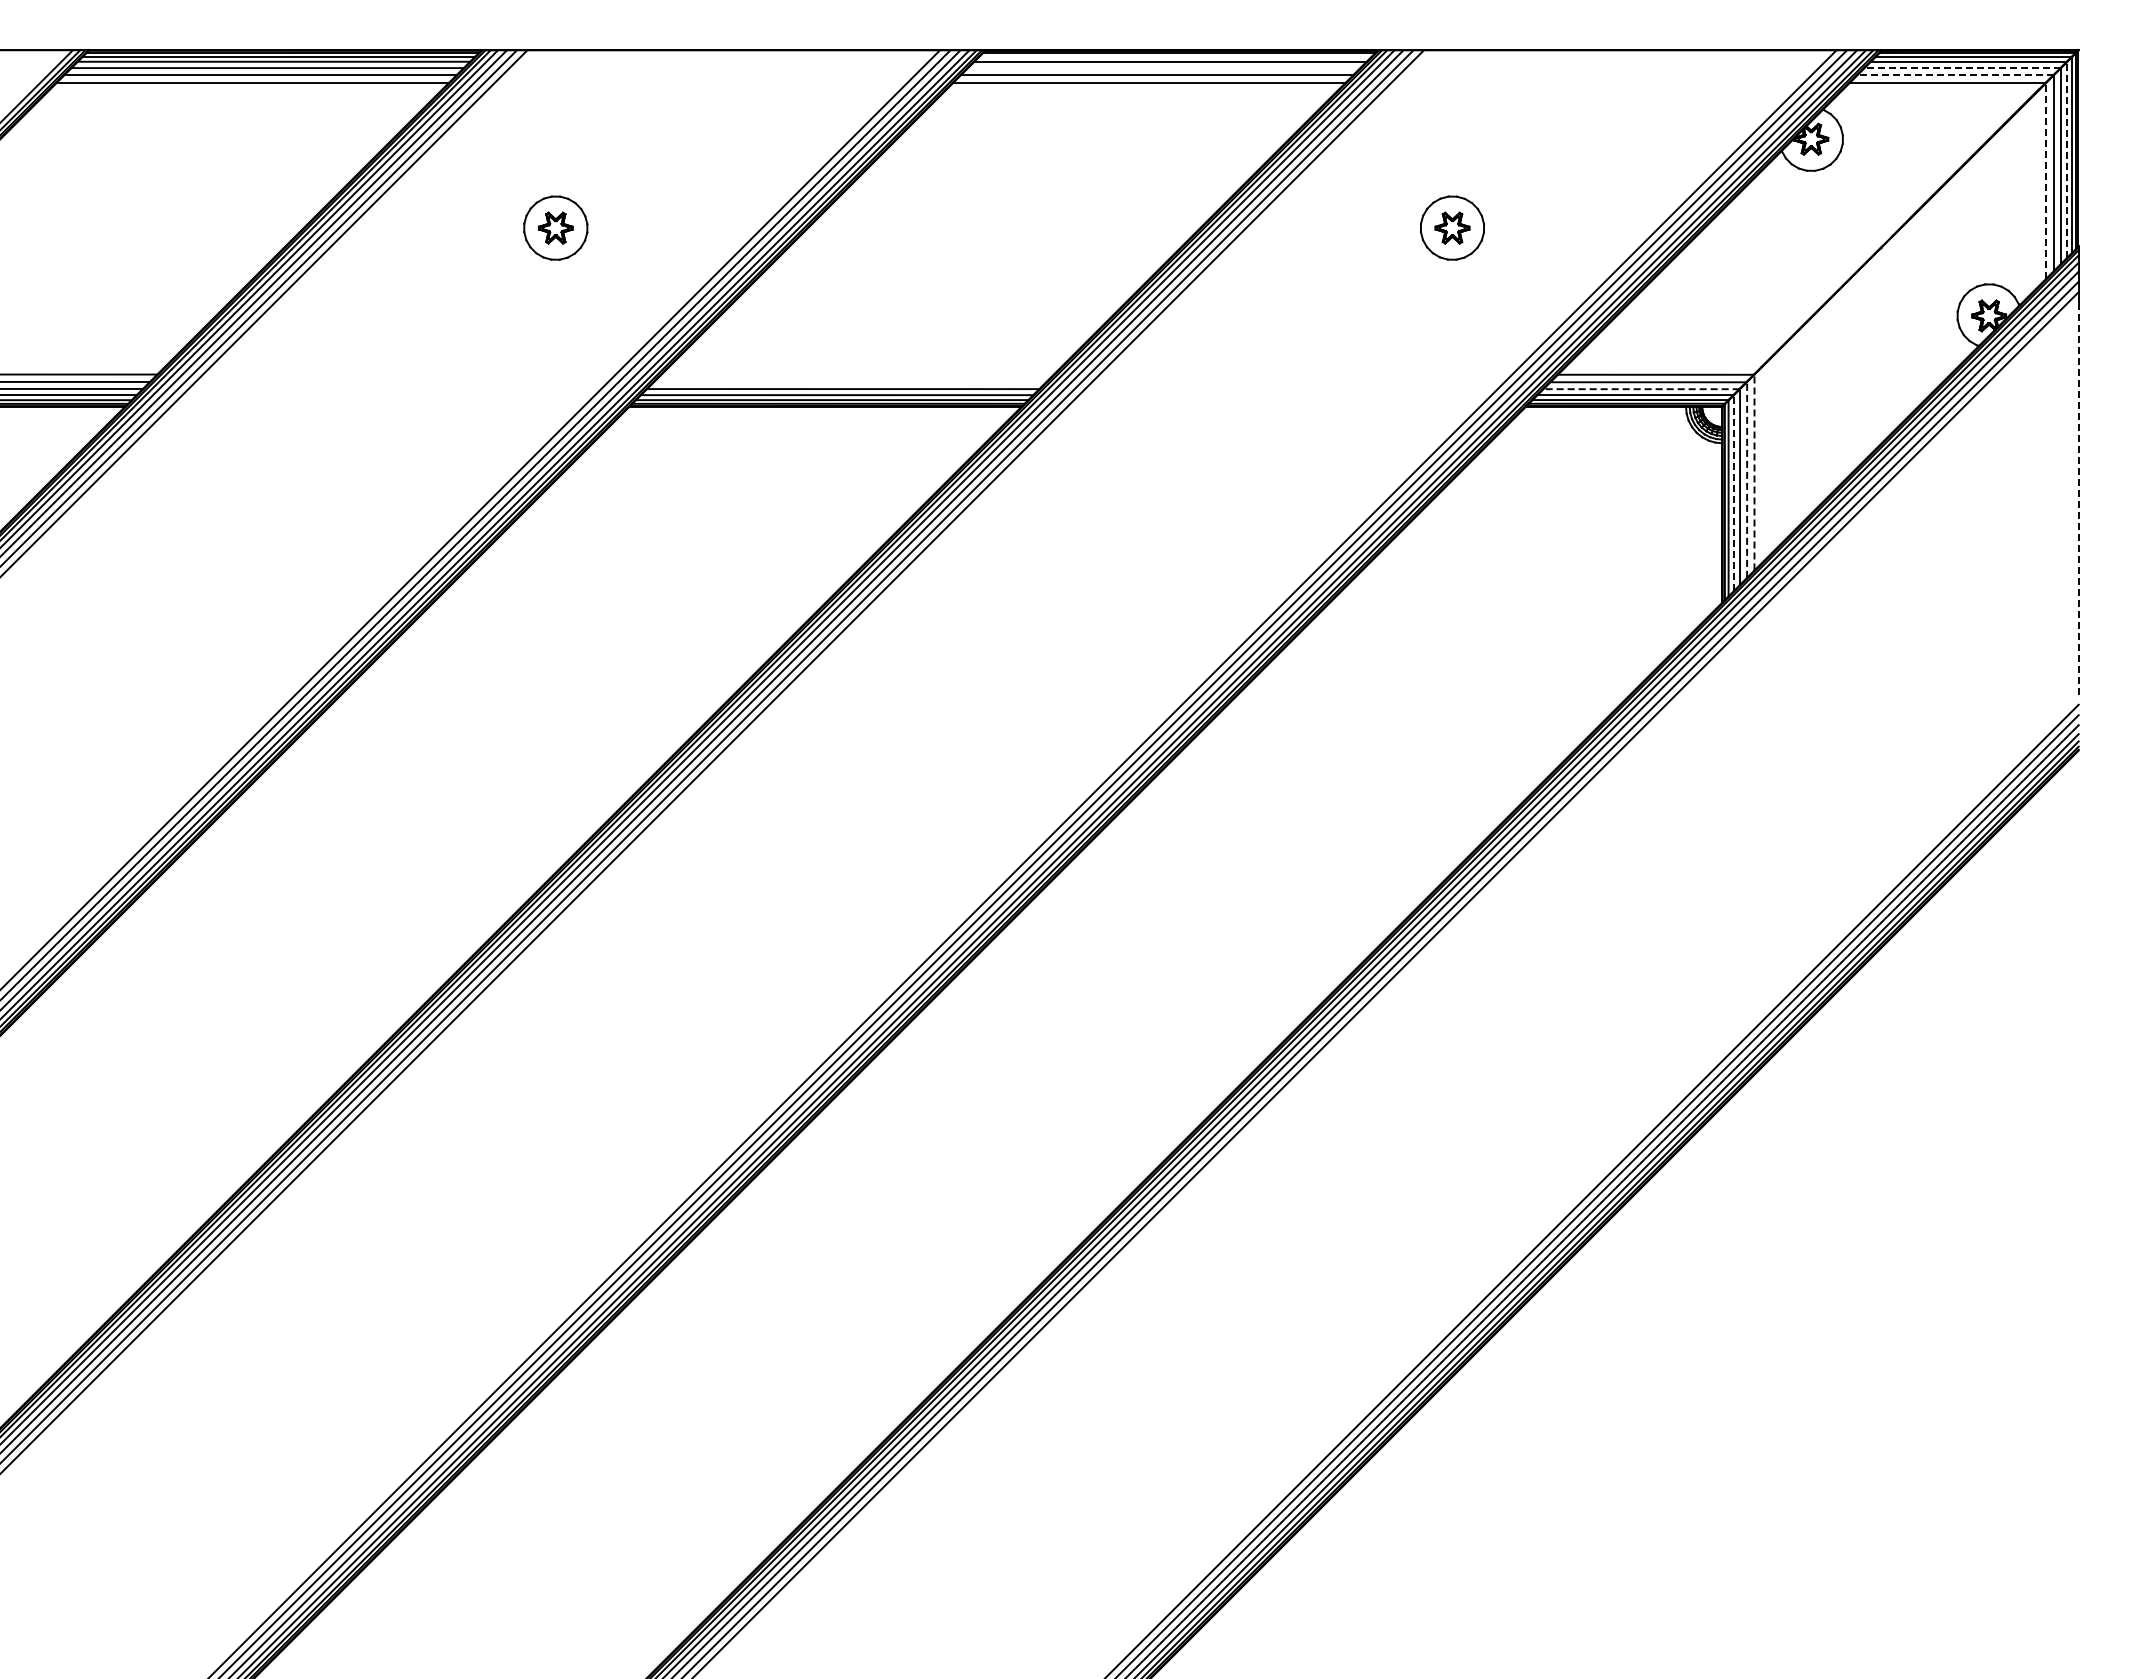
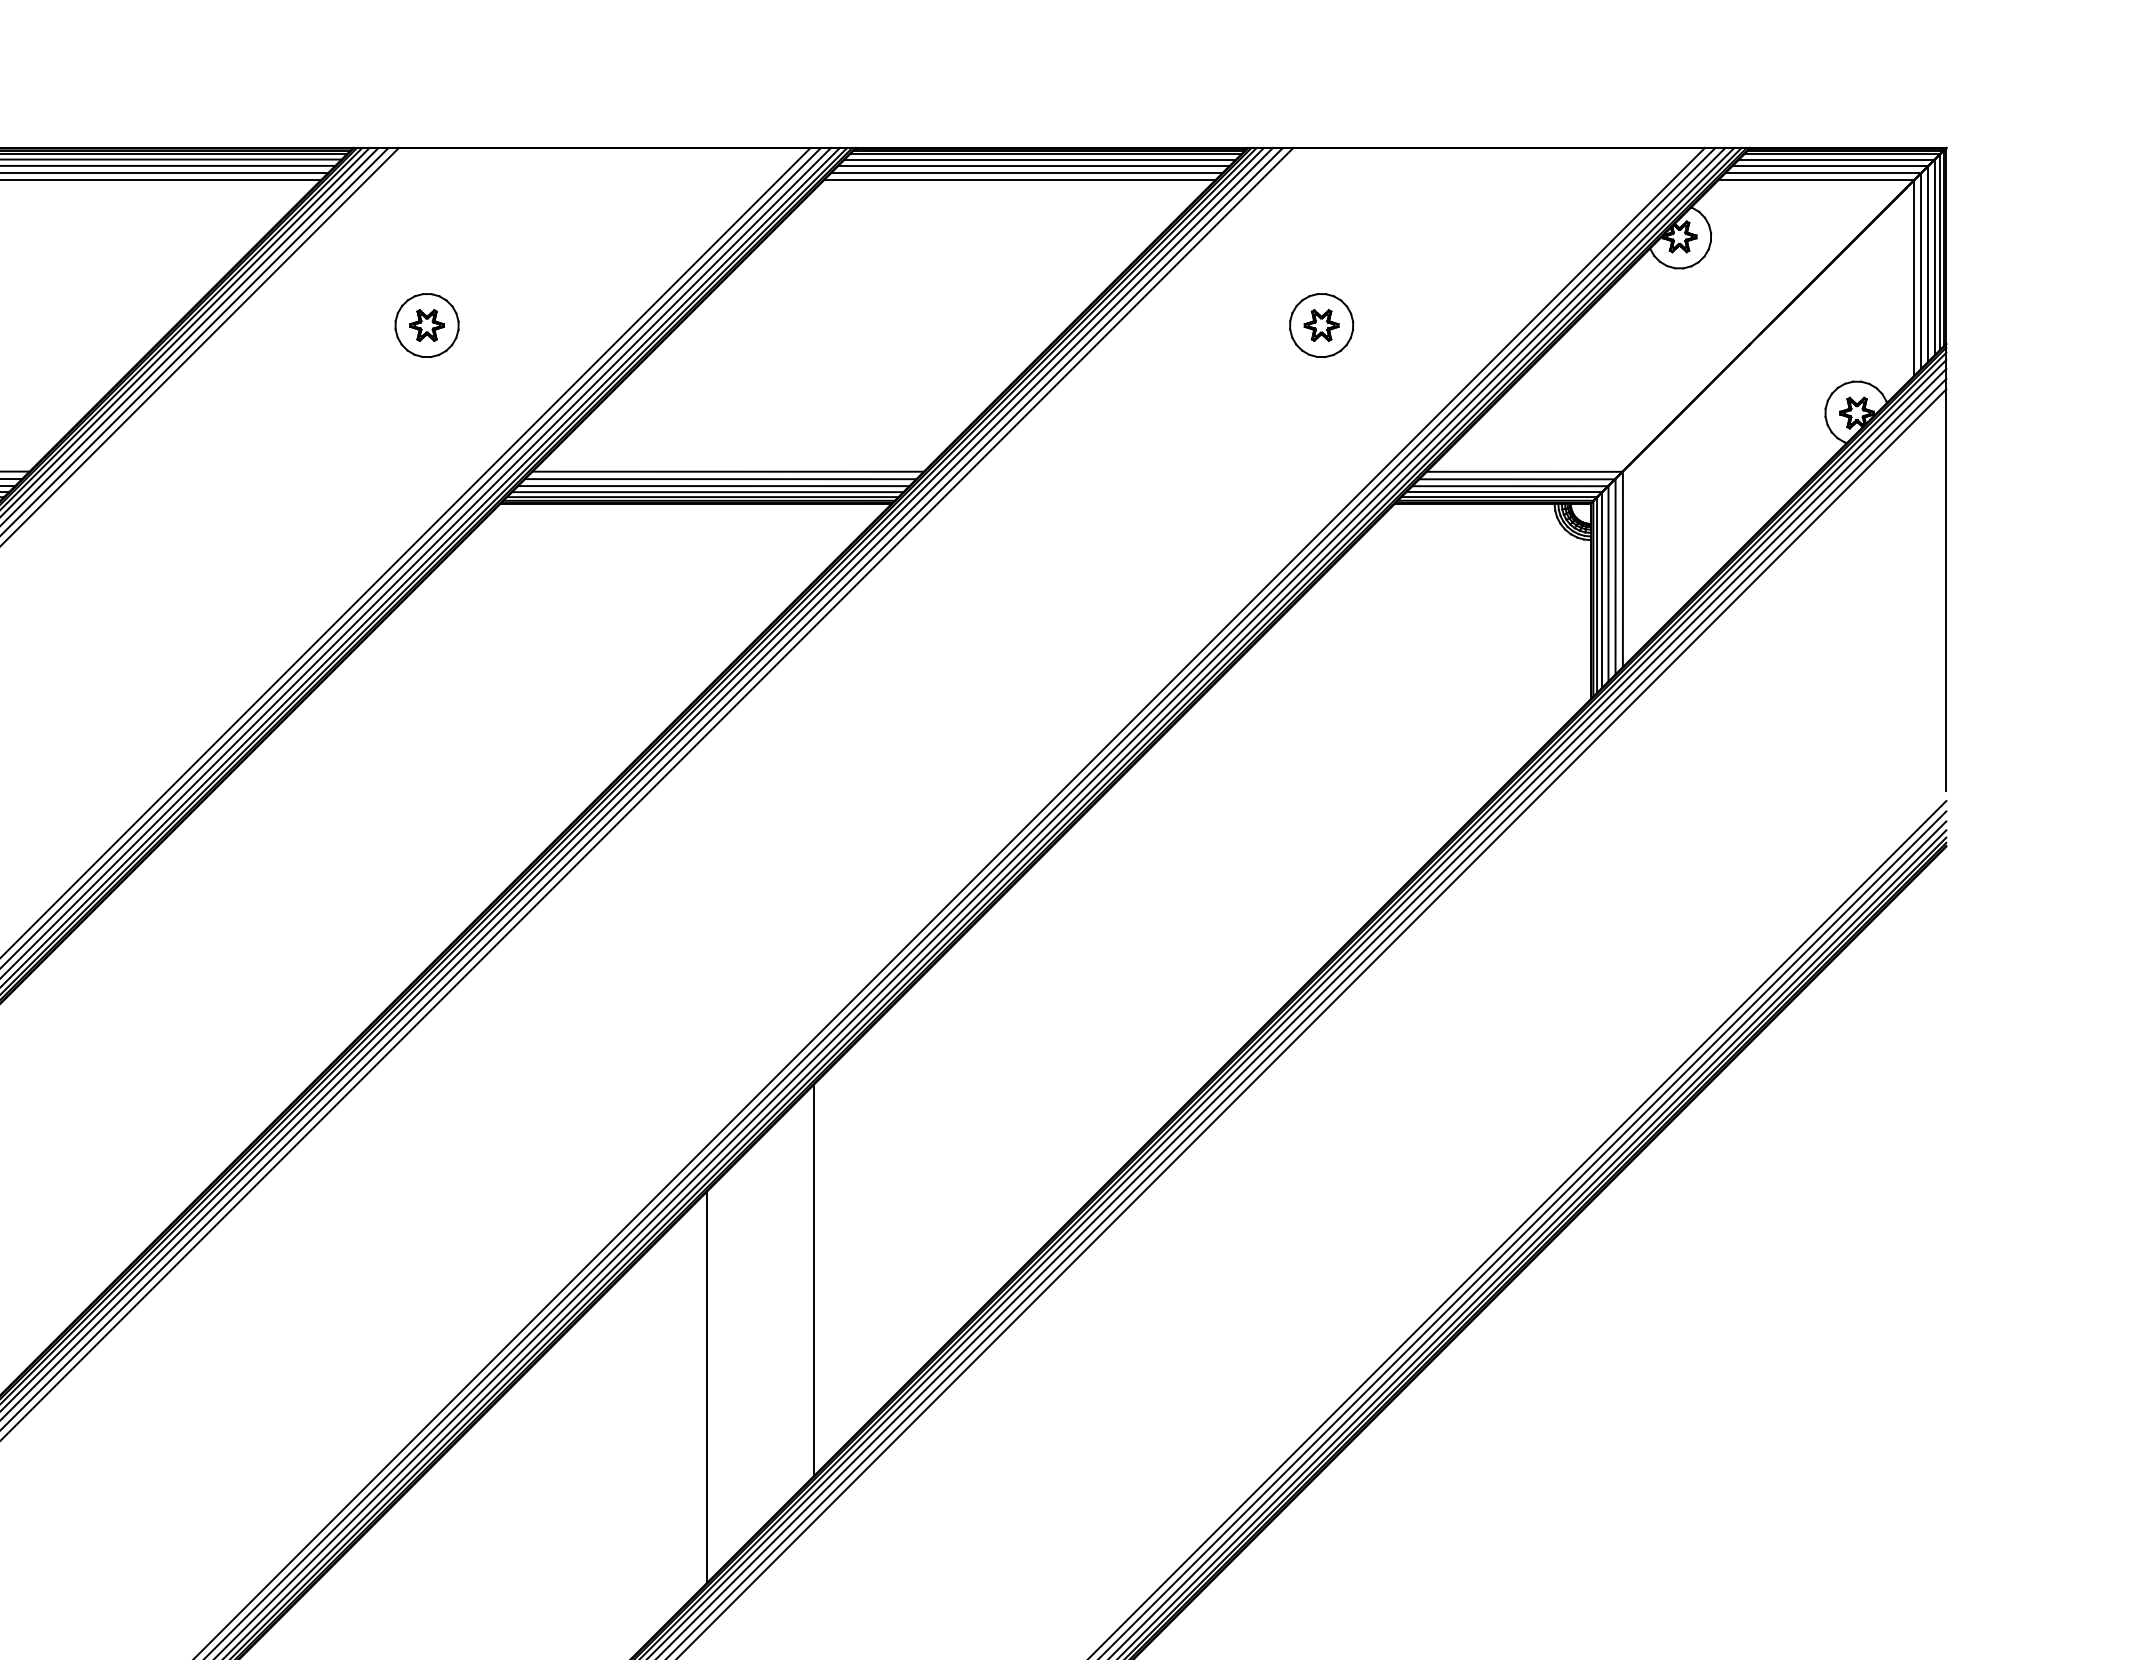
line: (1175, 56) -> (1045, 154), added
line: (1164, 68) -> (1034, 166), added
line: (1962, 68) -> (1830, 166), dashed -> solid
line: (1955, 75) -> (1823, 173), dashed -> solid
line: (2067, 159) -> (1935, 257), dashed -> solid
line: (2046, 180) -> (1914, 278), dashed -> solid
line: (857, 374) -> (728, 471), added
line: (850, 382) -> (721, 479), added
line: (1641, 389) -> (1510, 486), dashed -> solid
line: (1754, 471) -> (1622, 568), dashed -> solid
line: (1747, 479) -> (1615, 576), dashed -> solid
line: (1733, 492) -> (1601, 589), dashed -> solid
line: (2078, 497) -> (1946, 594), dashed -> solid
line: (943, 1185) -> (813, 1280), added
line: (836, 1292) -> (707, 1387), added

